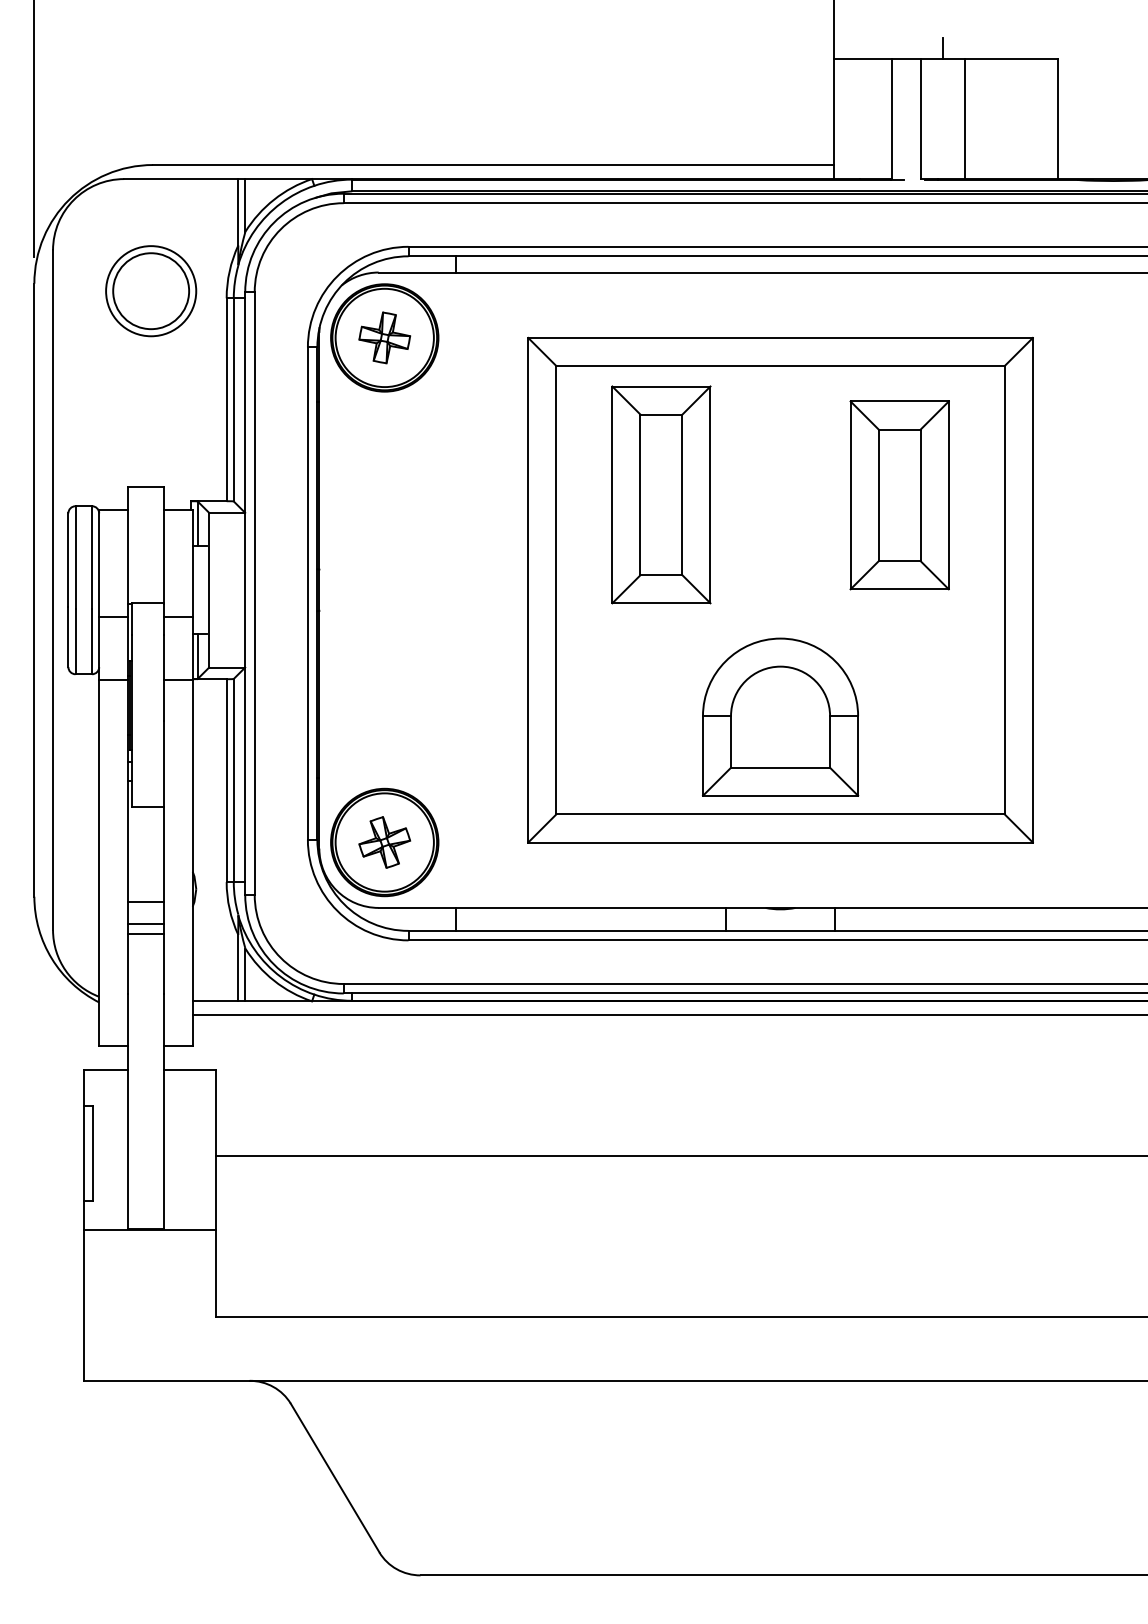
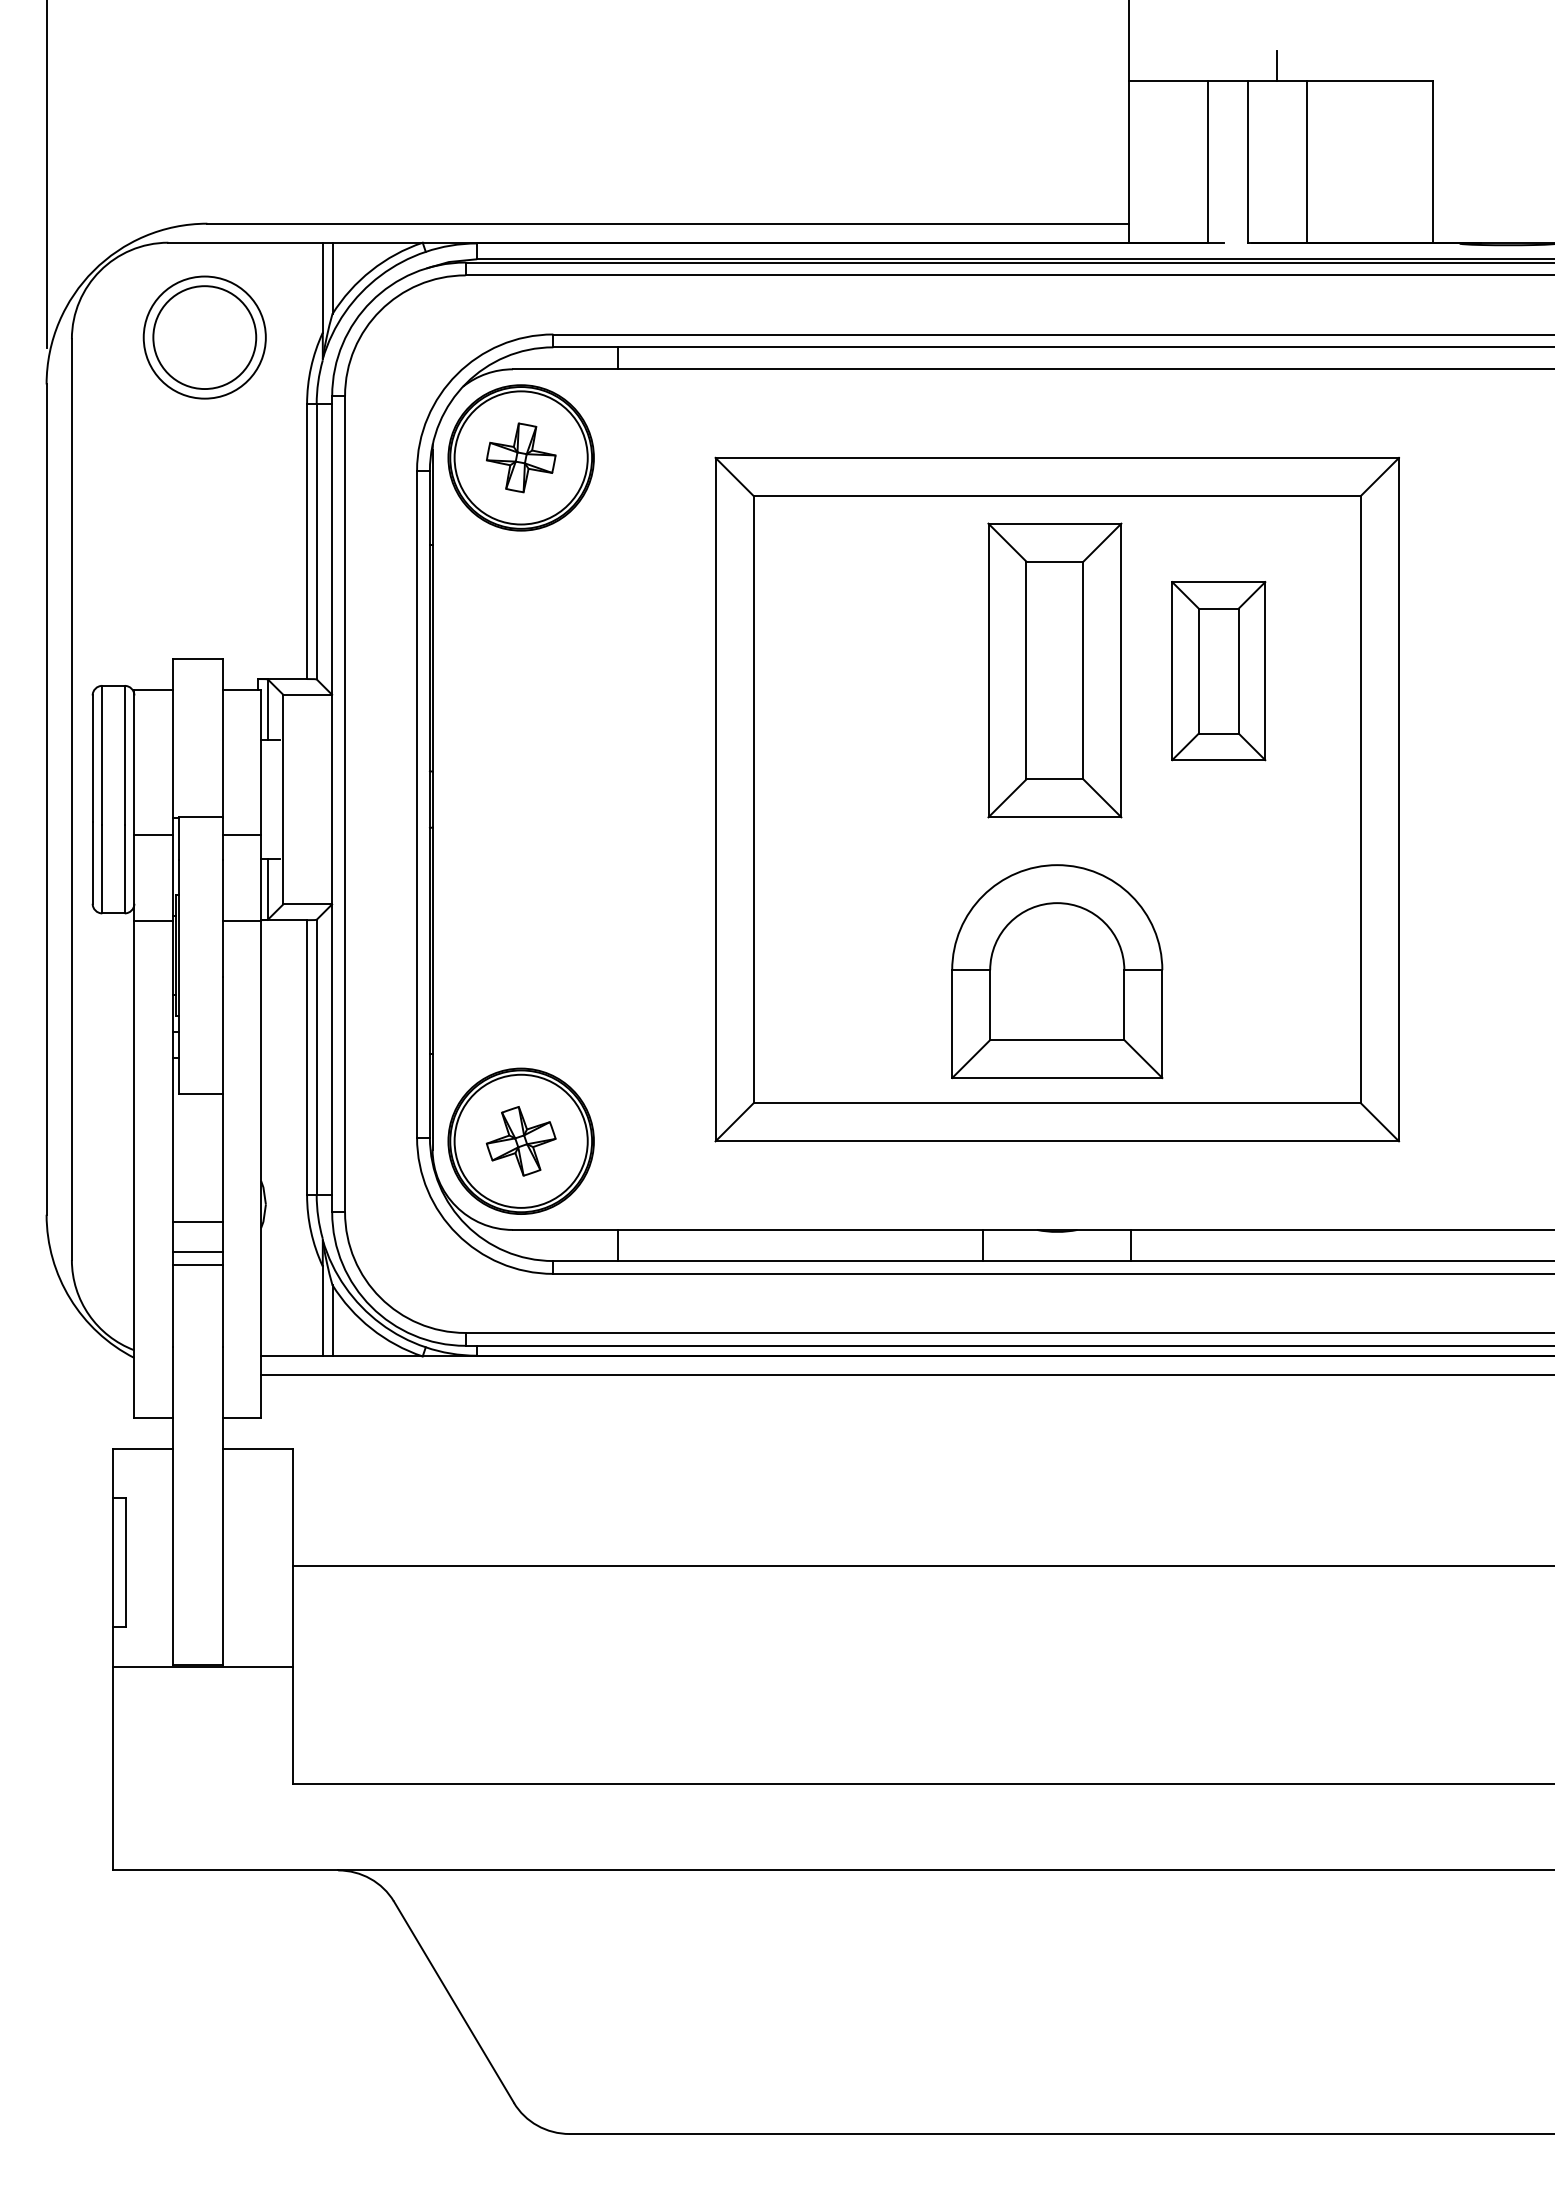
part: (150, 291) -> (204, 337), moved
part: (661, 494) -> (1054, 670), moved
part: (899, 494) -> (1218, 670), size x0.7

